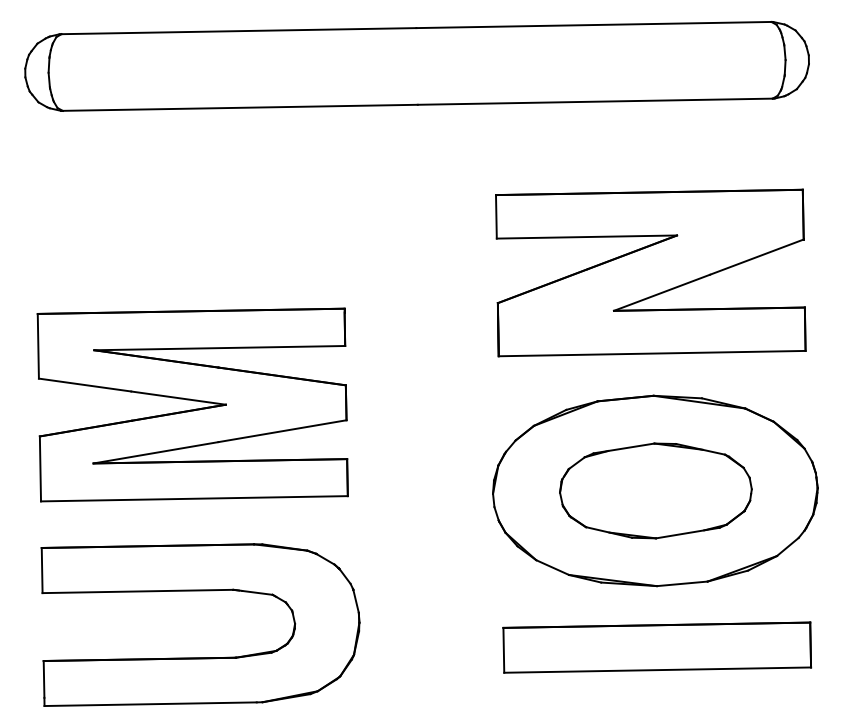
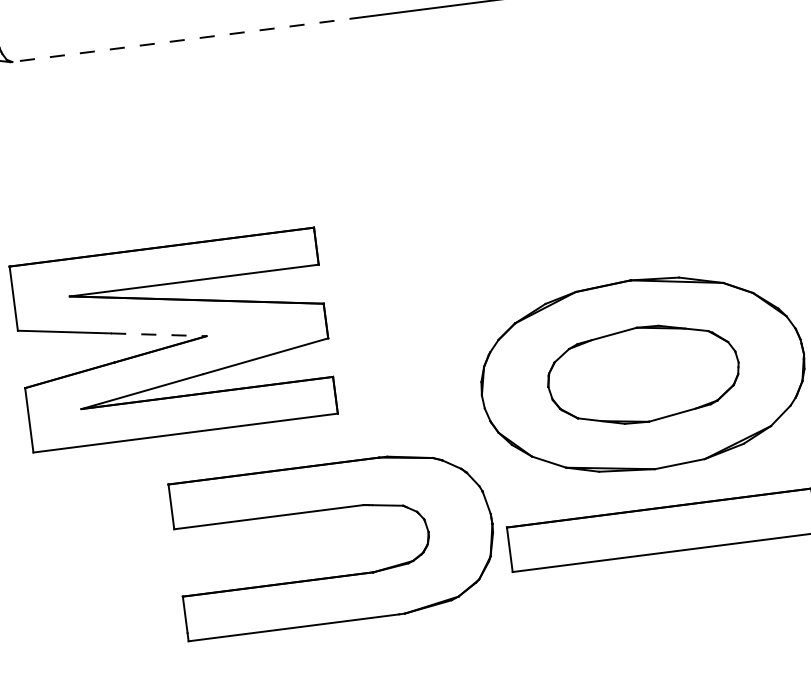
line: (240, 107) -> (188, 39), solid -> dashed
part: (650, 272) -> (614, 158), removed
line: (178, 398) -> (158, 335), solid -> dashed
part: (200, 591) -> (331, 510), moved

